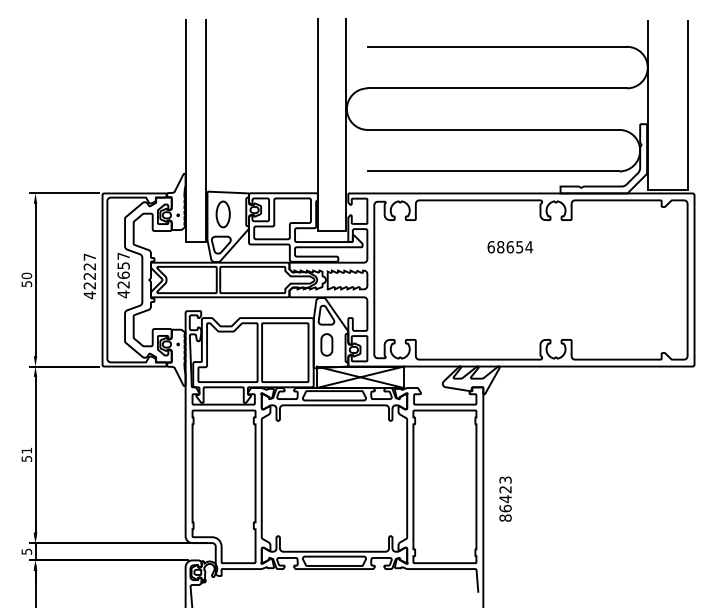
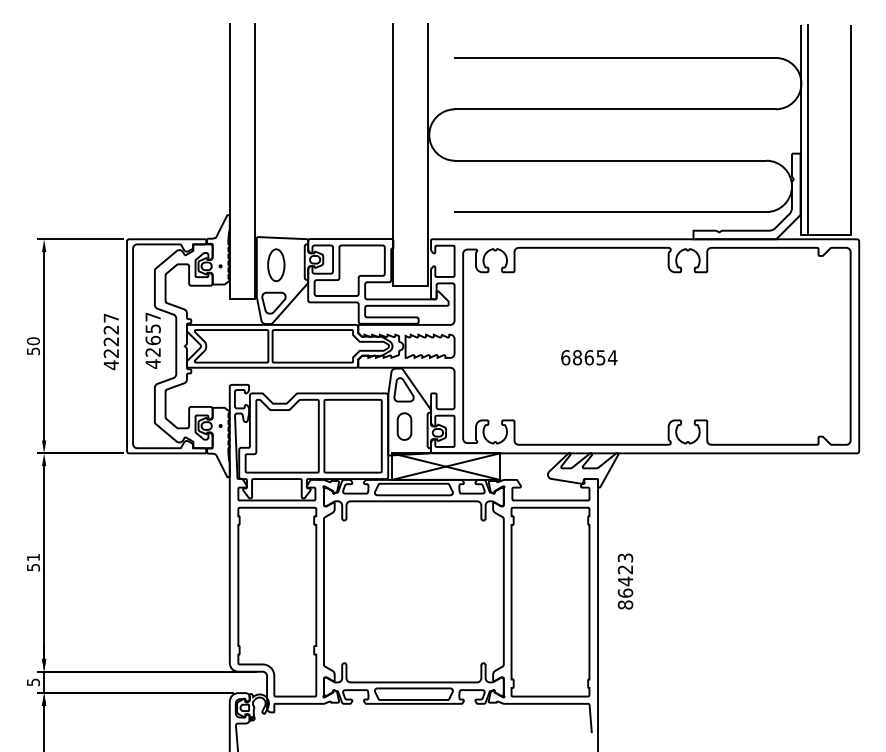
line: (652, 104) -> (807, 129), added
text: (510, 247) -> (589, 358), moved
text: (505, 498) -> (625, 580), moved

